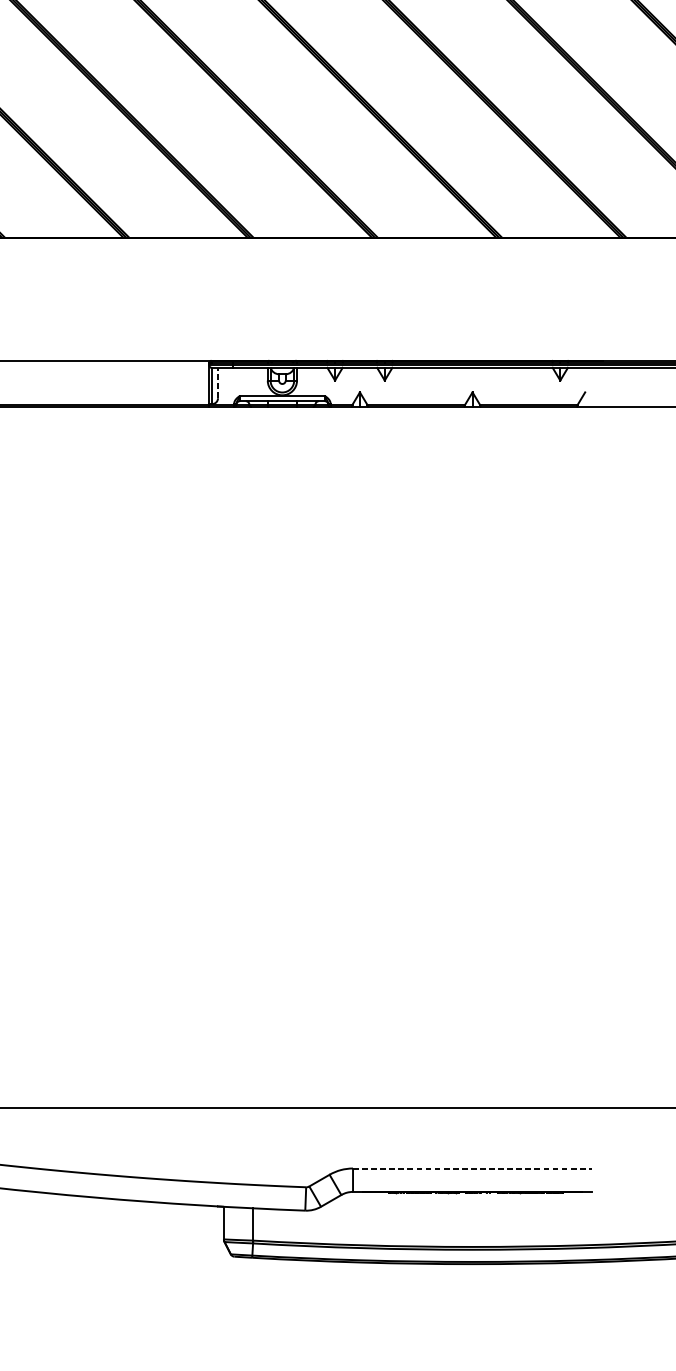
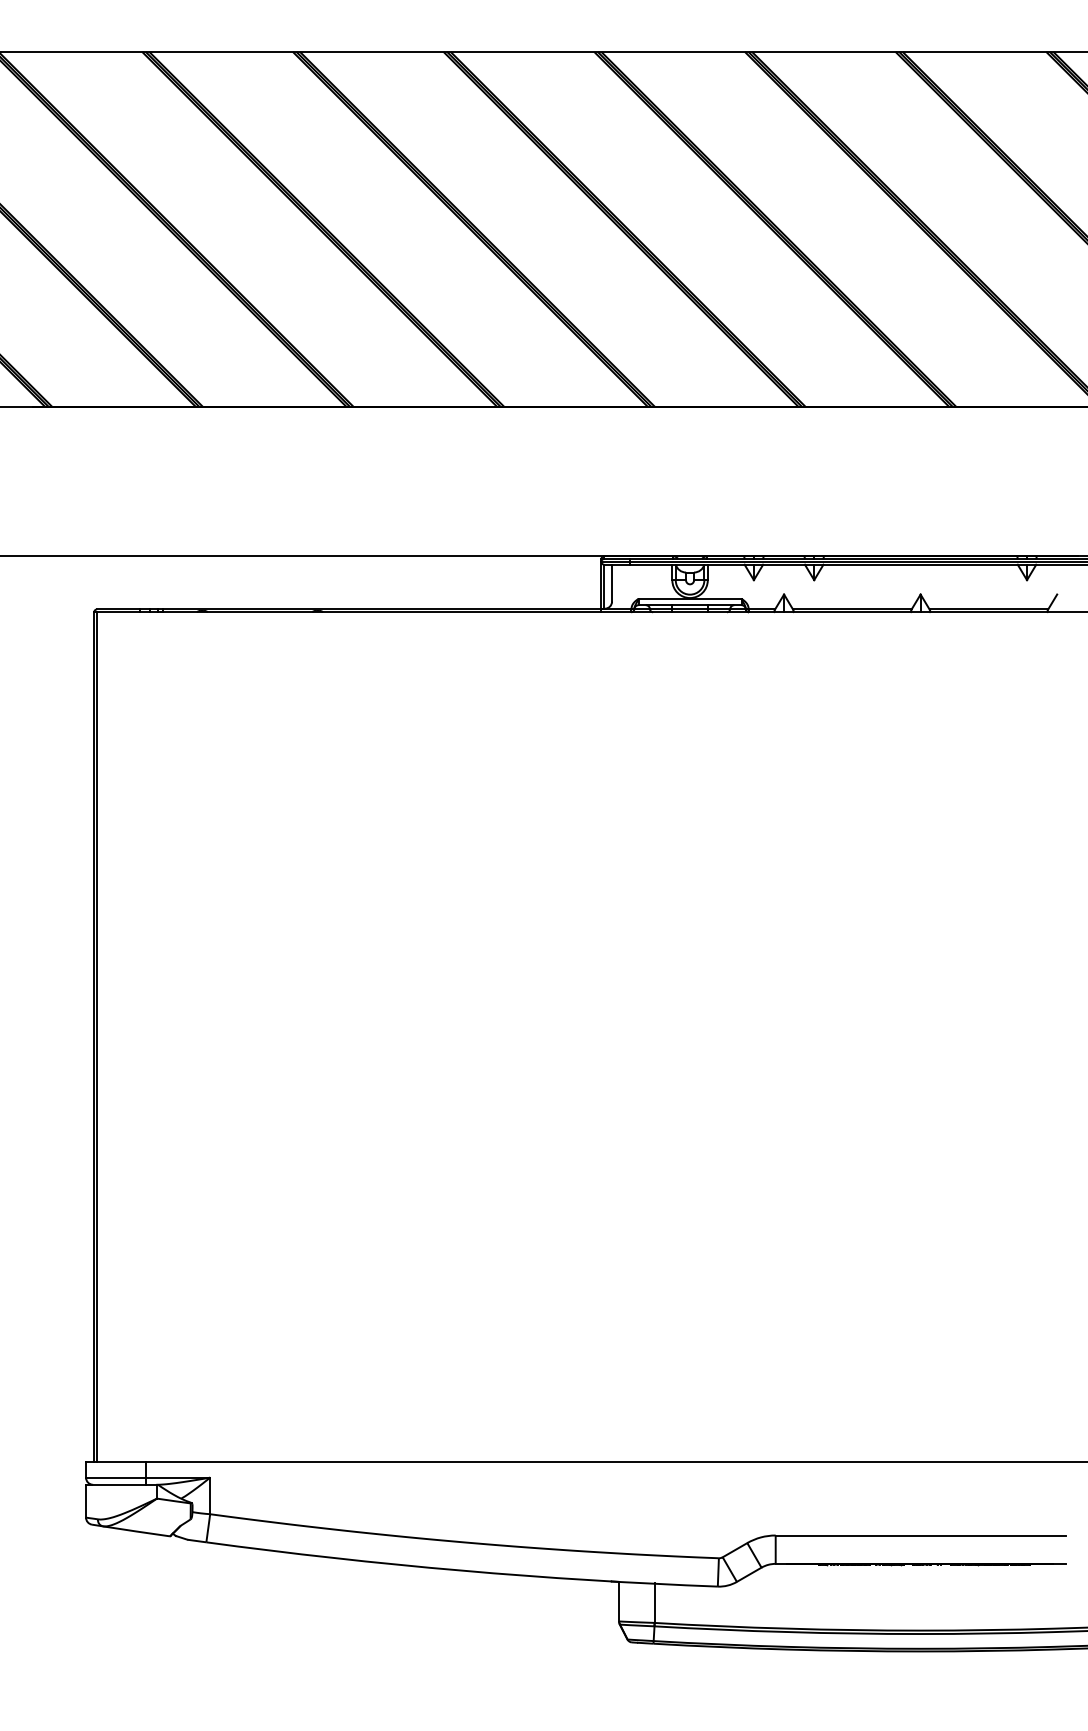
line: (218, 382) -> (612, 582), dashed -> solid
line: (472, 1168) -> (920, 1535), dashed -> solid

